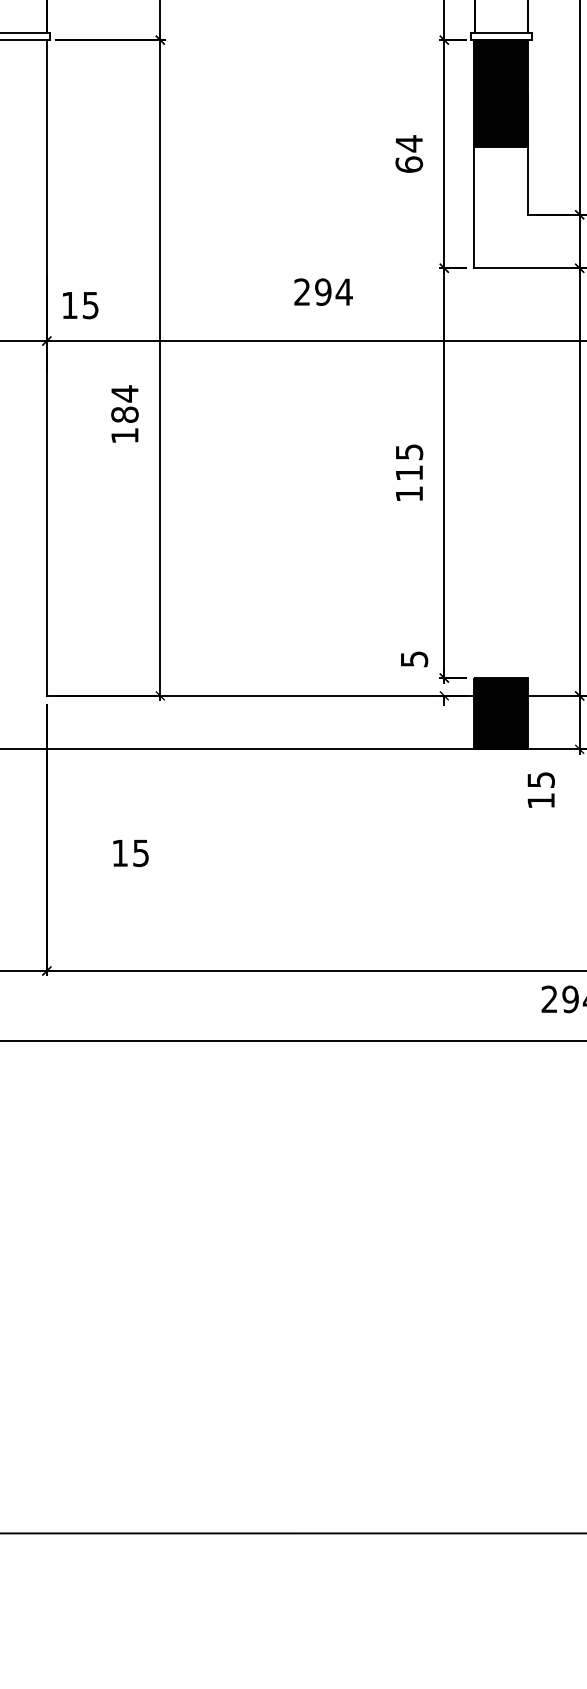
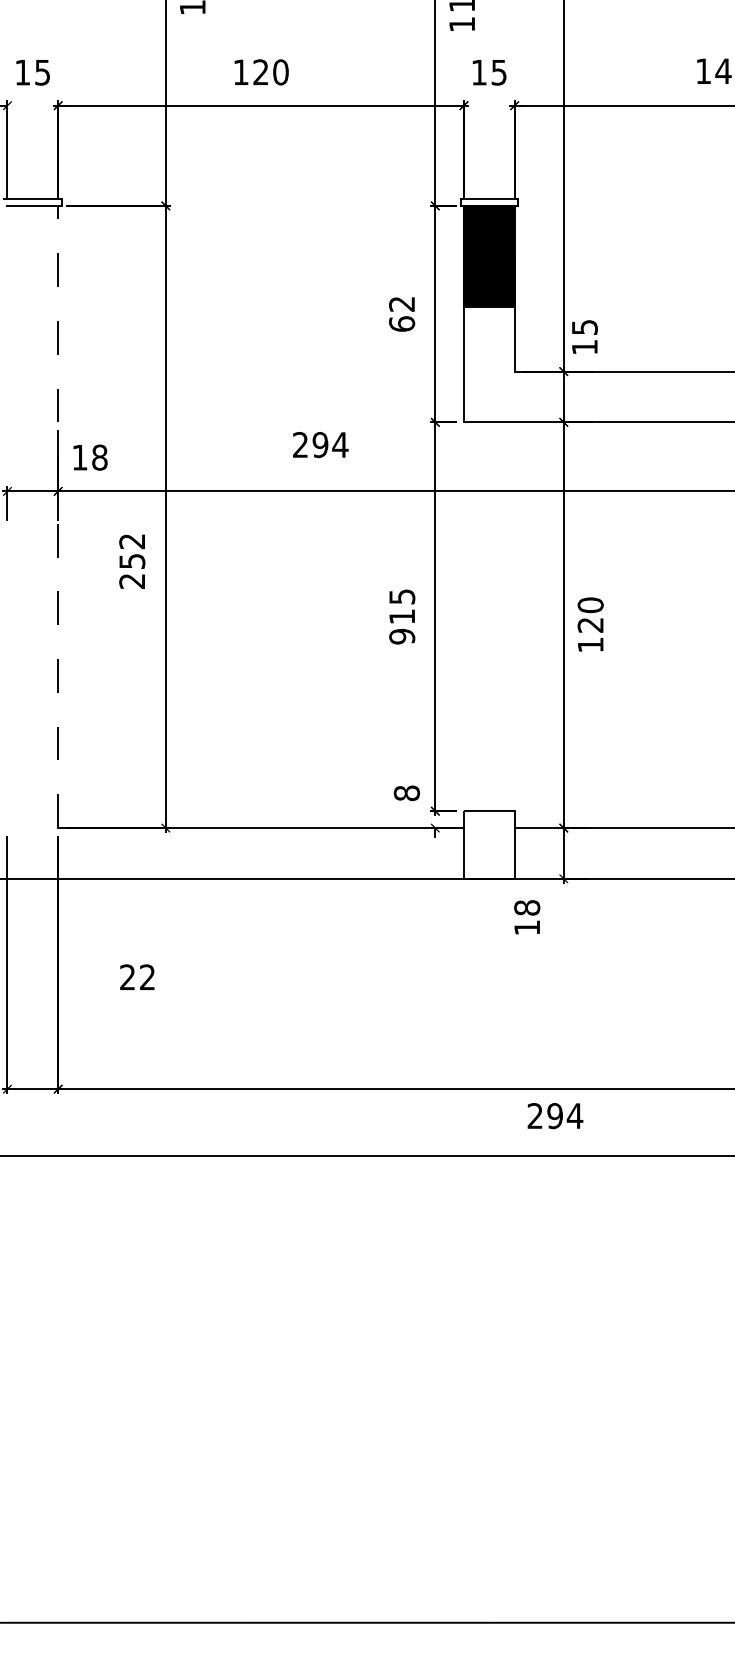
text: (408, 144) -> (401, 304), 64 -> 62
text: (90, 305) -> (99, 457), 15 -> 18
line: (47, 367) -> (58, 516), solid -> dashed
text: (125, 413) -> (132, 560), 184 -> 252
text: (409, 493) -> (402, 636), 115 -> 915
text: (413, 659) -> (406, 793), 5 -> 8
fill: (500, 713) -> (488, 844), removed
text: (541, 779) -> (527, 907), 15 -> 18
text: (130, 853) -> (137, 977), 15 -> 22

